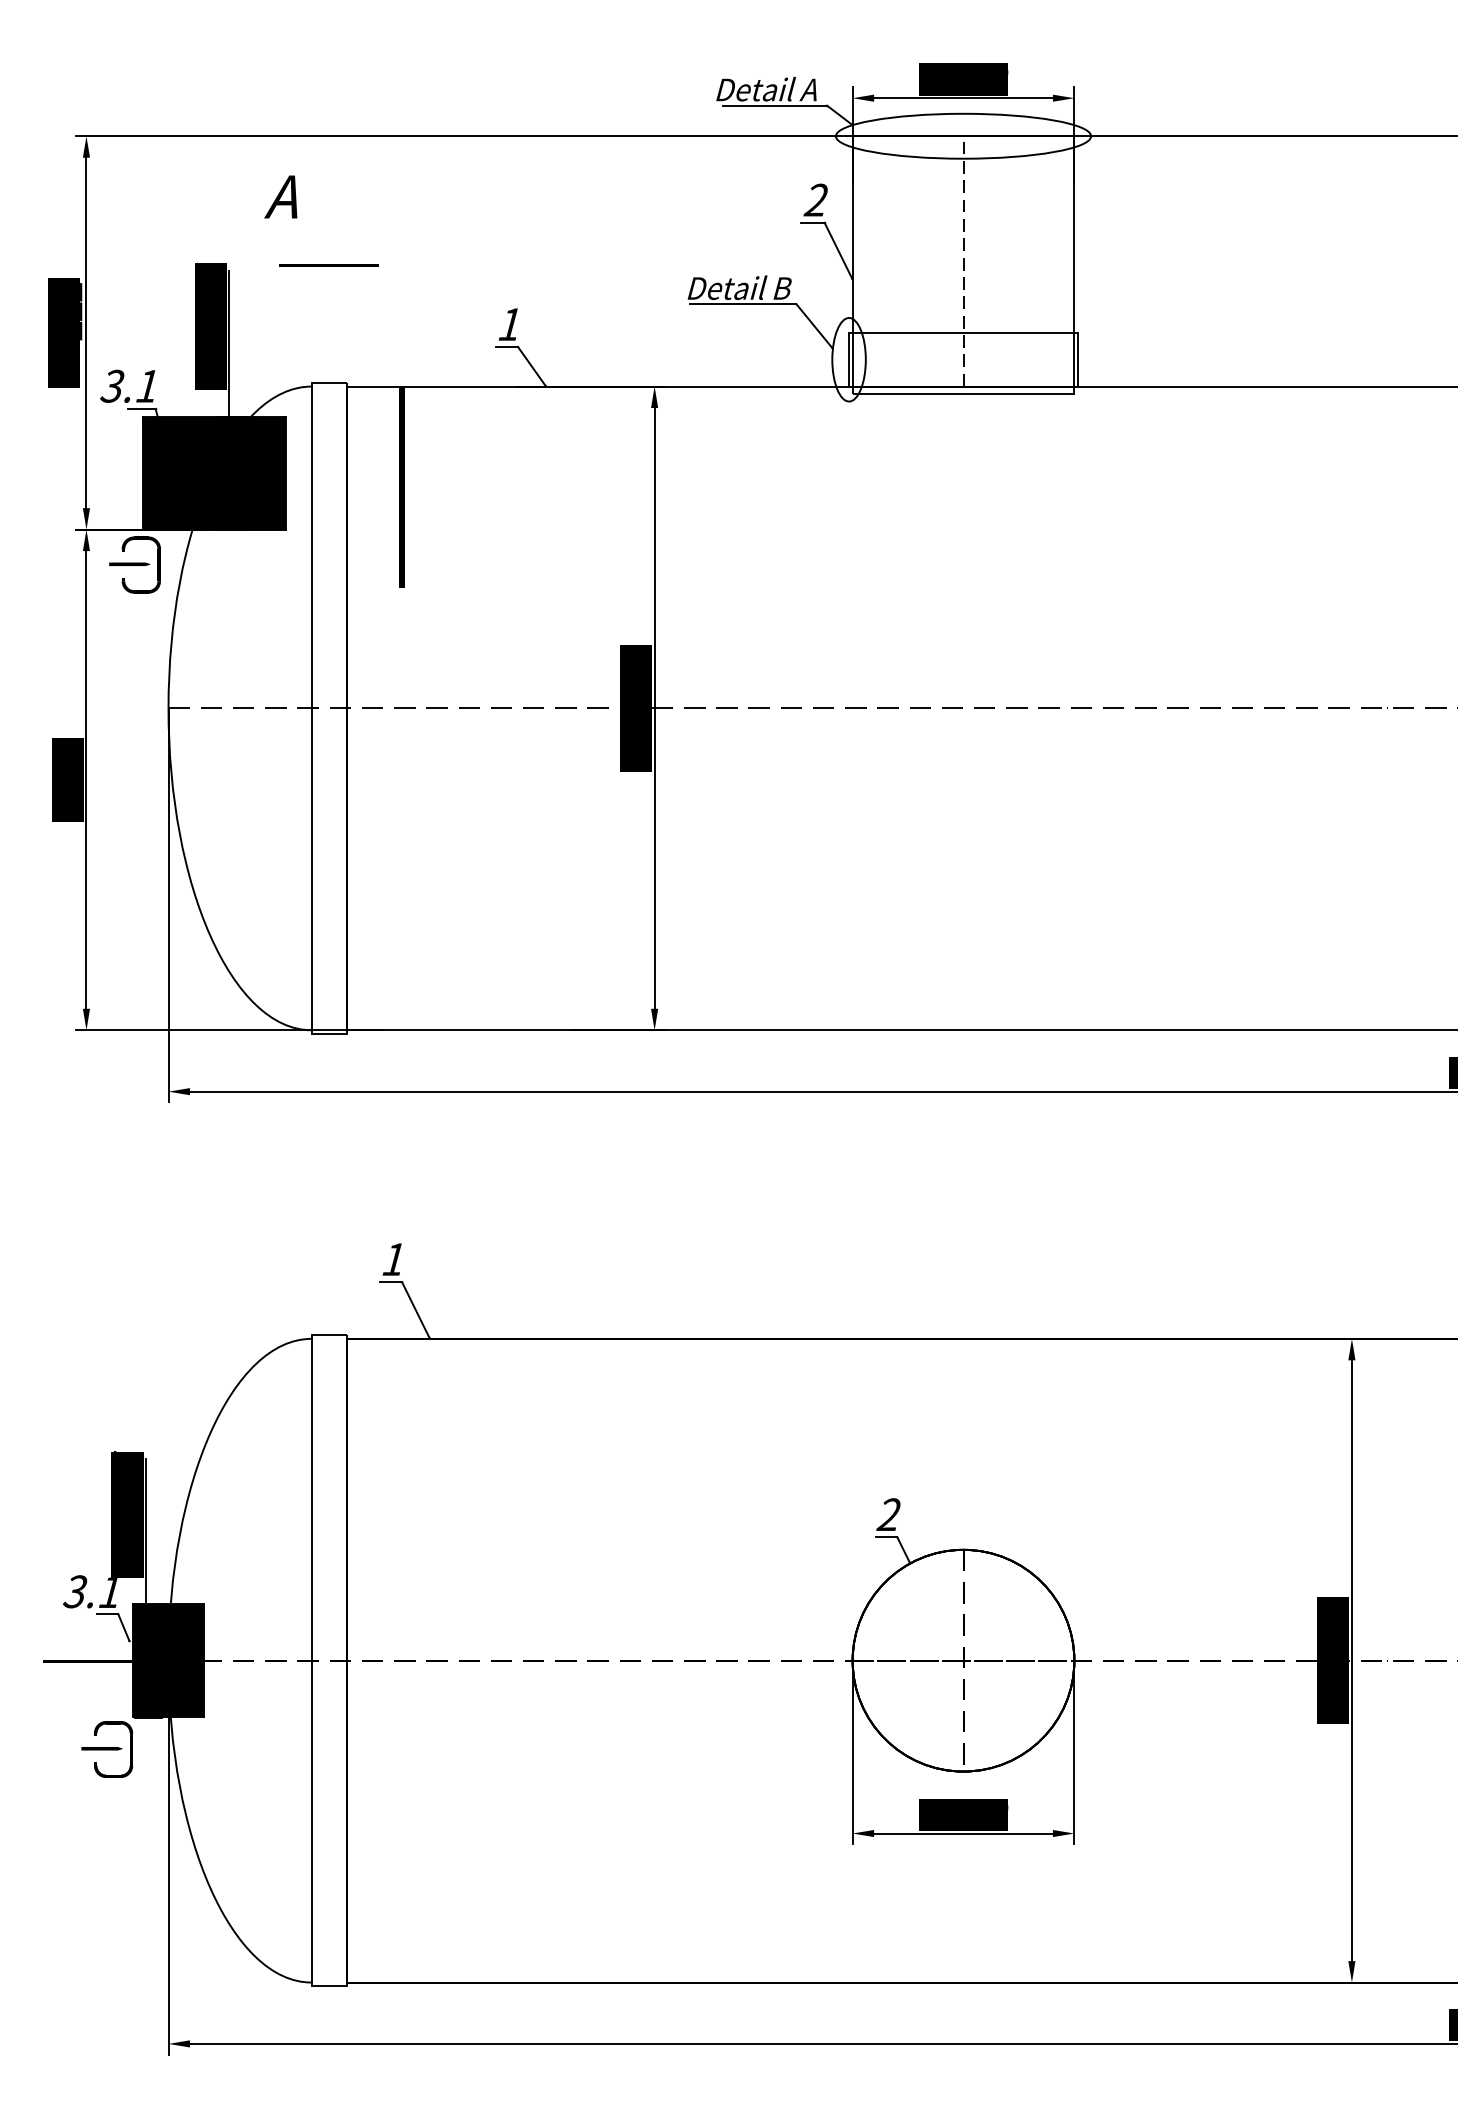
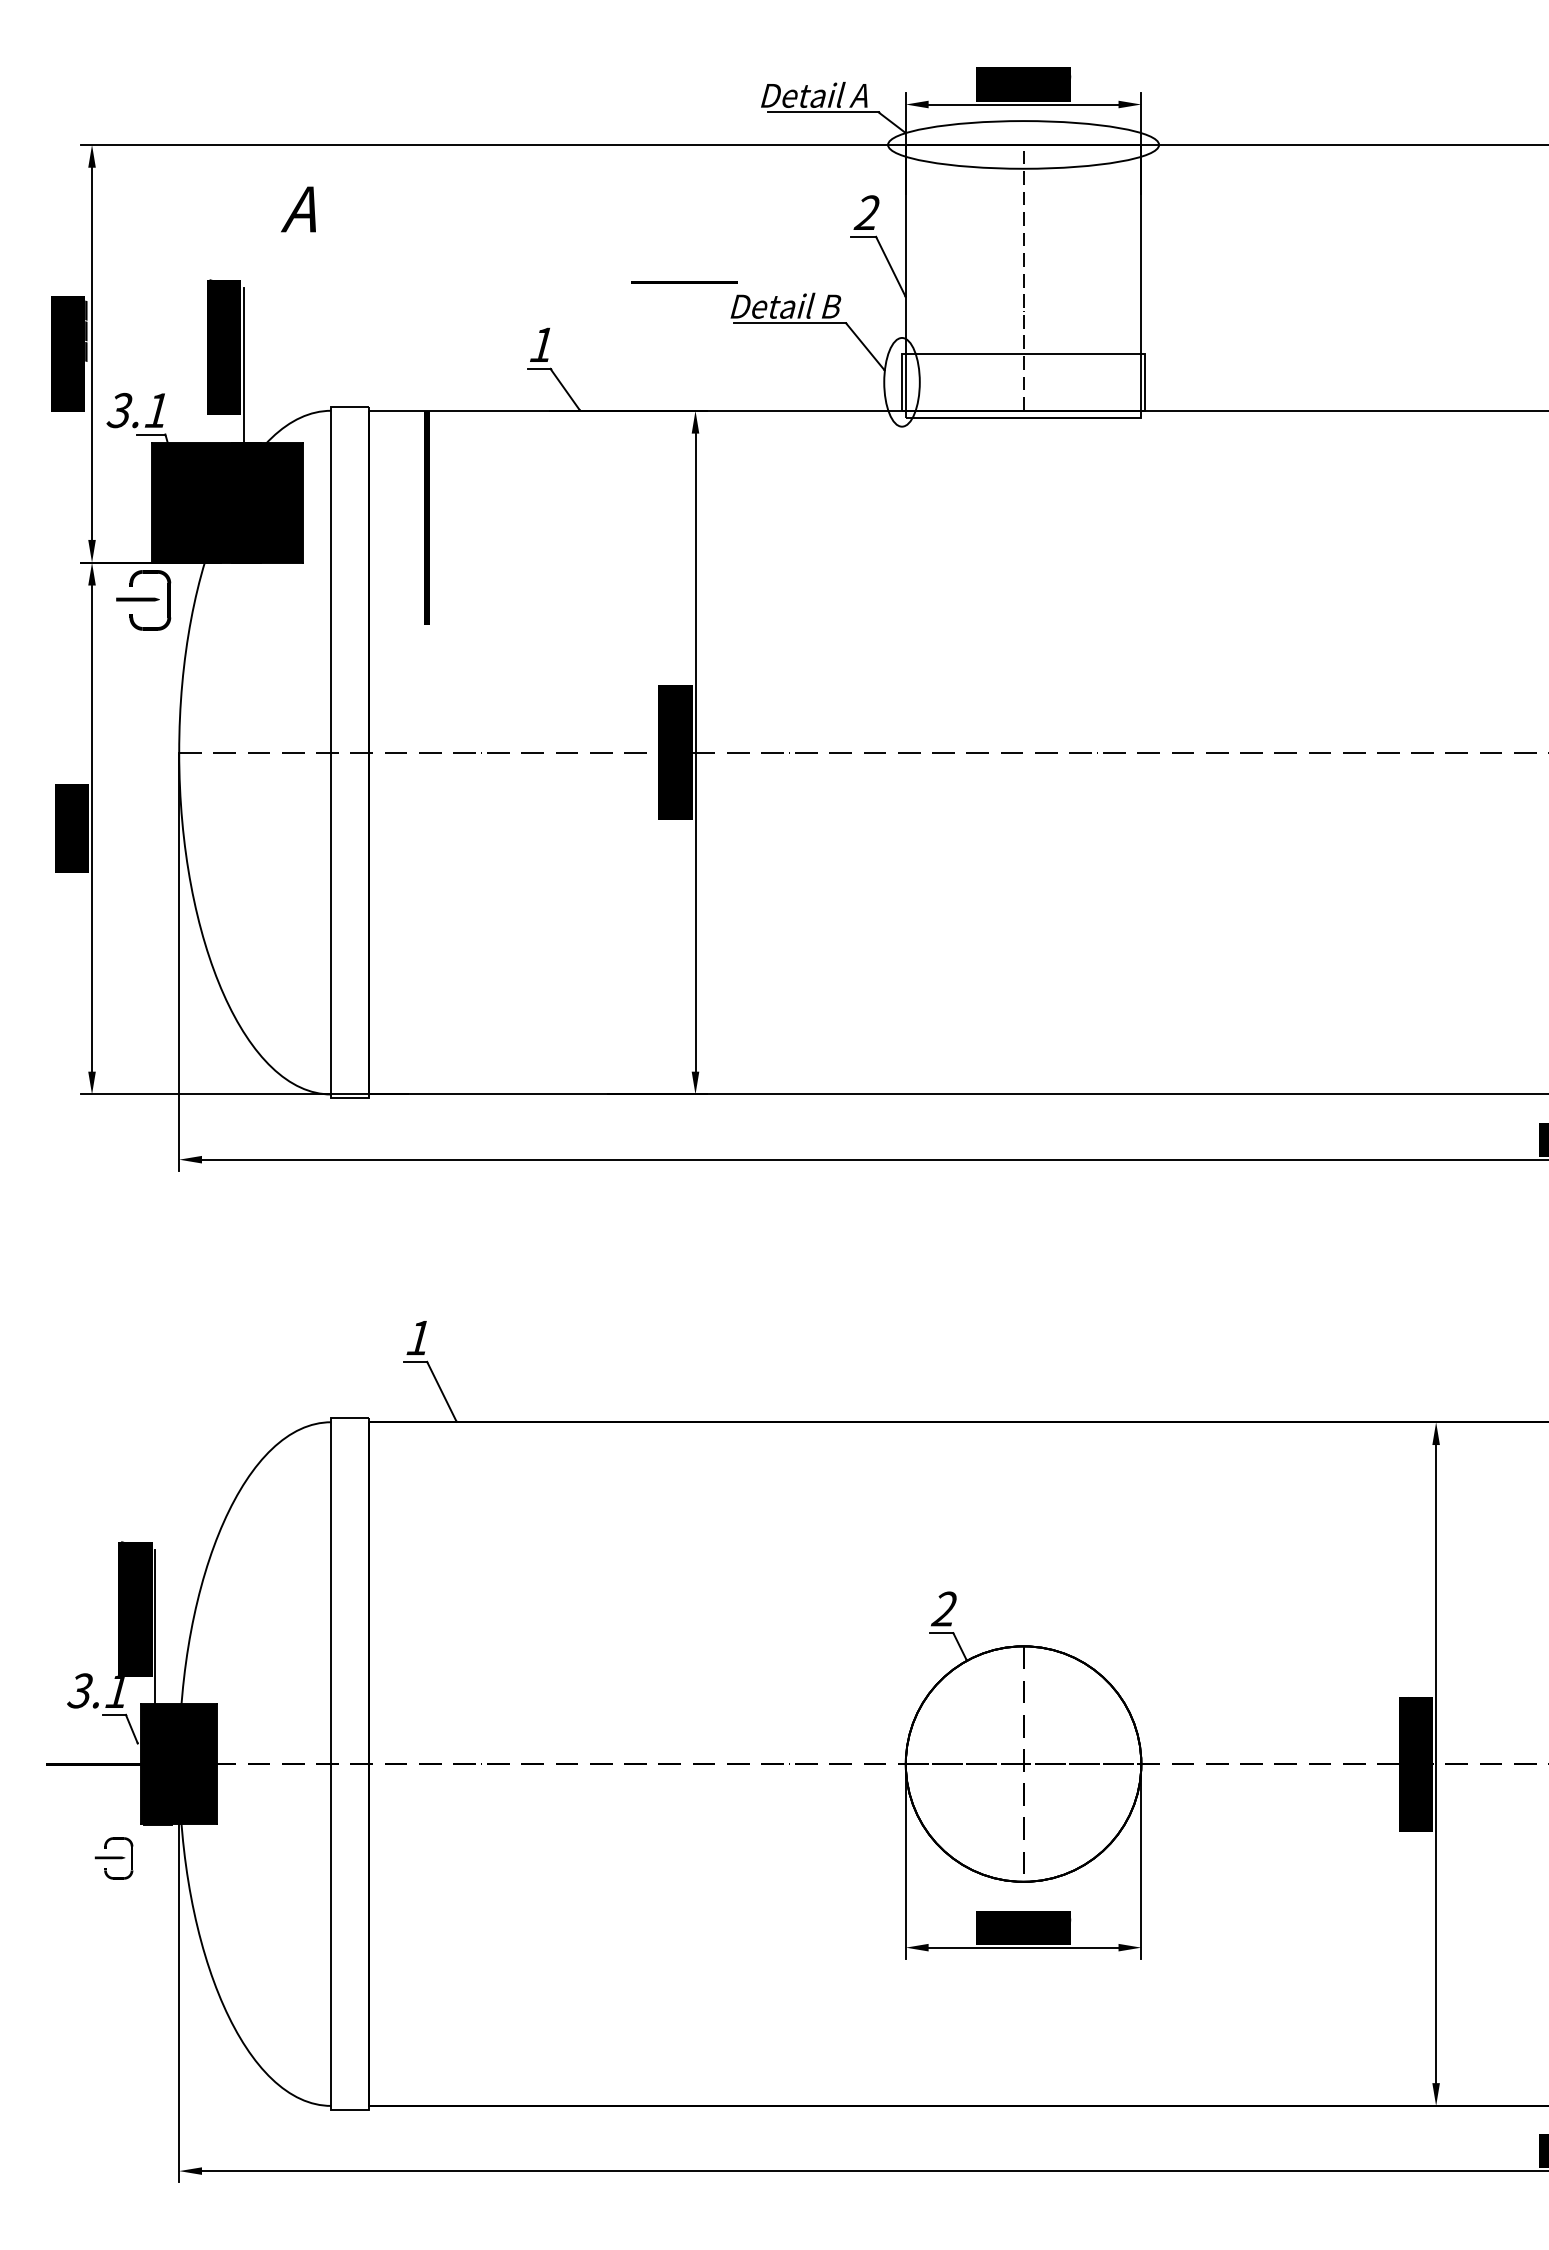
line: (328, 265) -> (684, 282), moved
part: (106, 1749) -> (113, 1858), size x0.7

